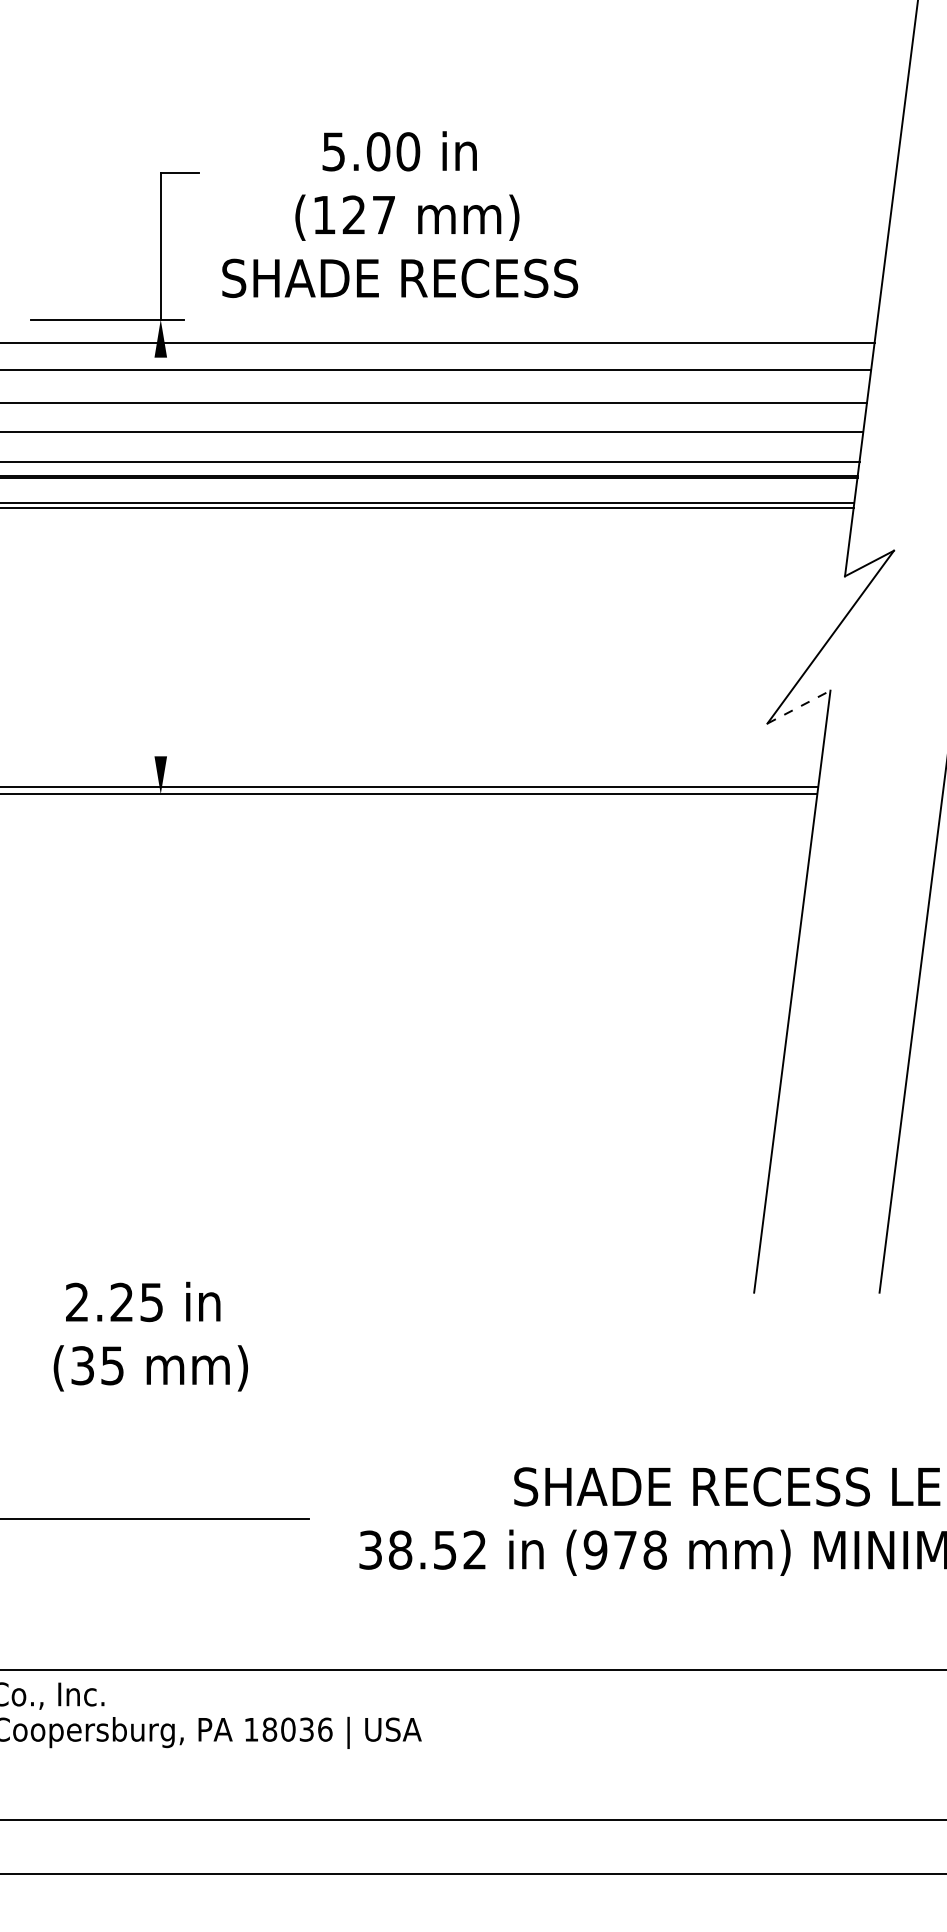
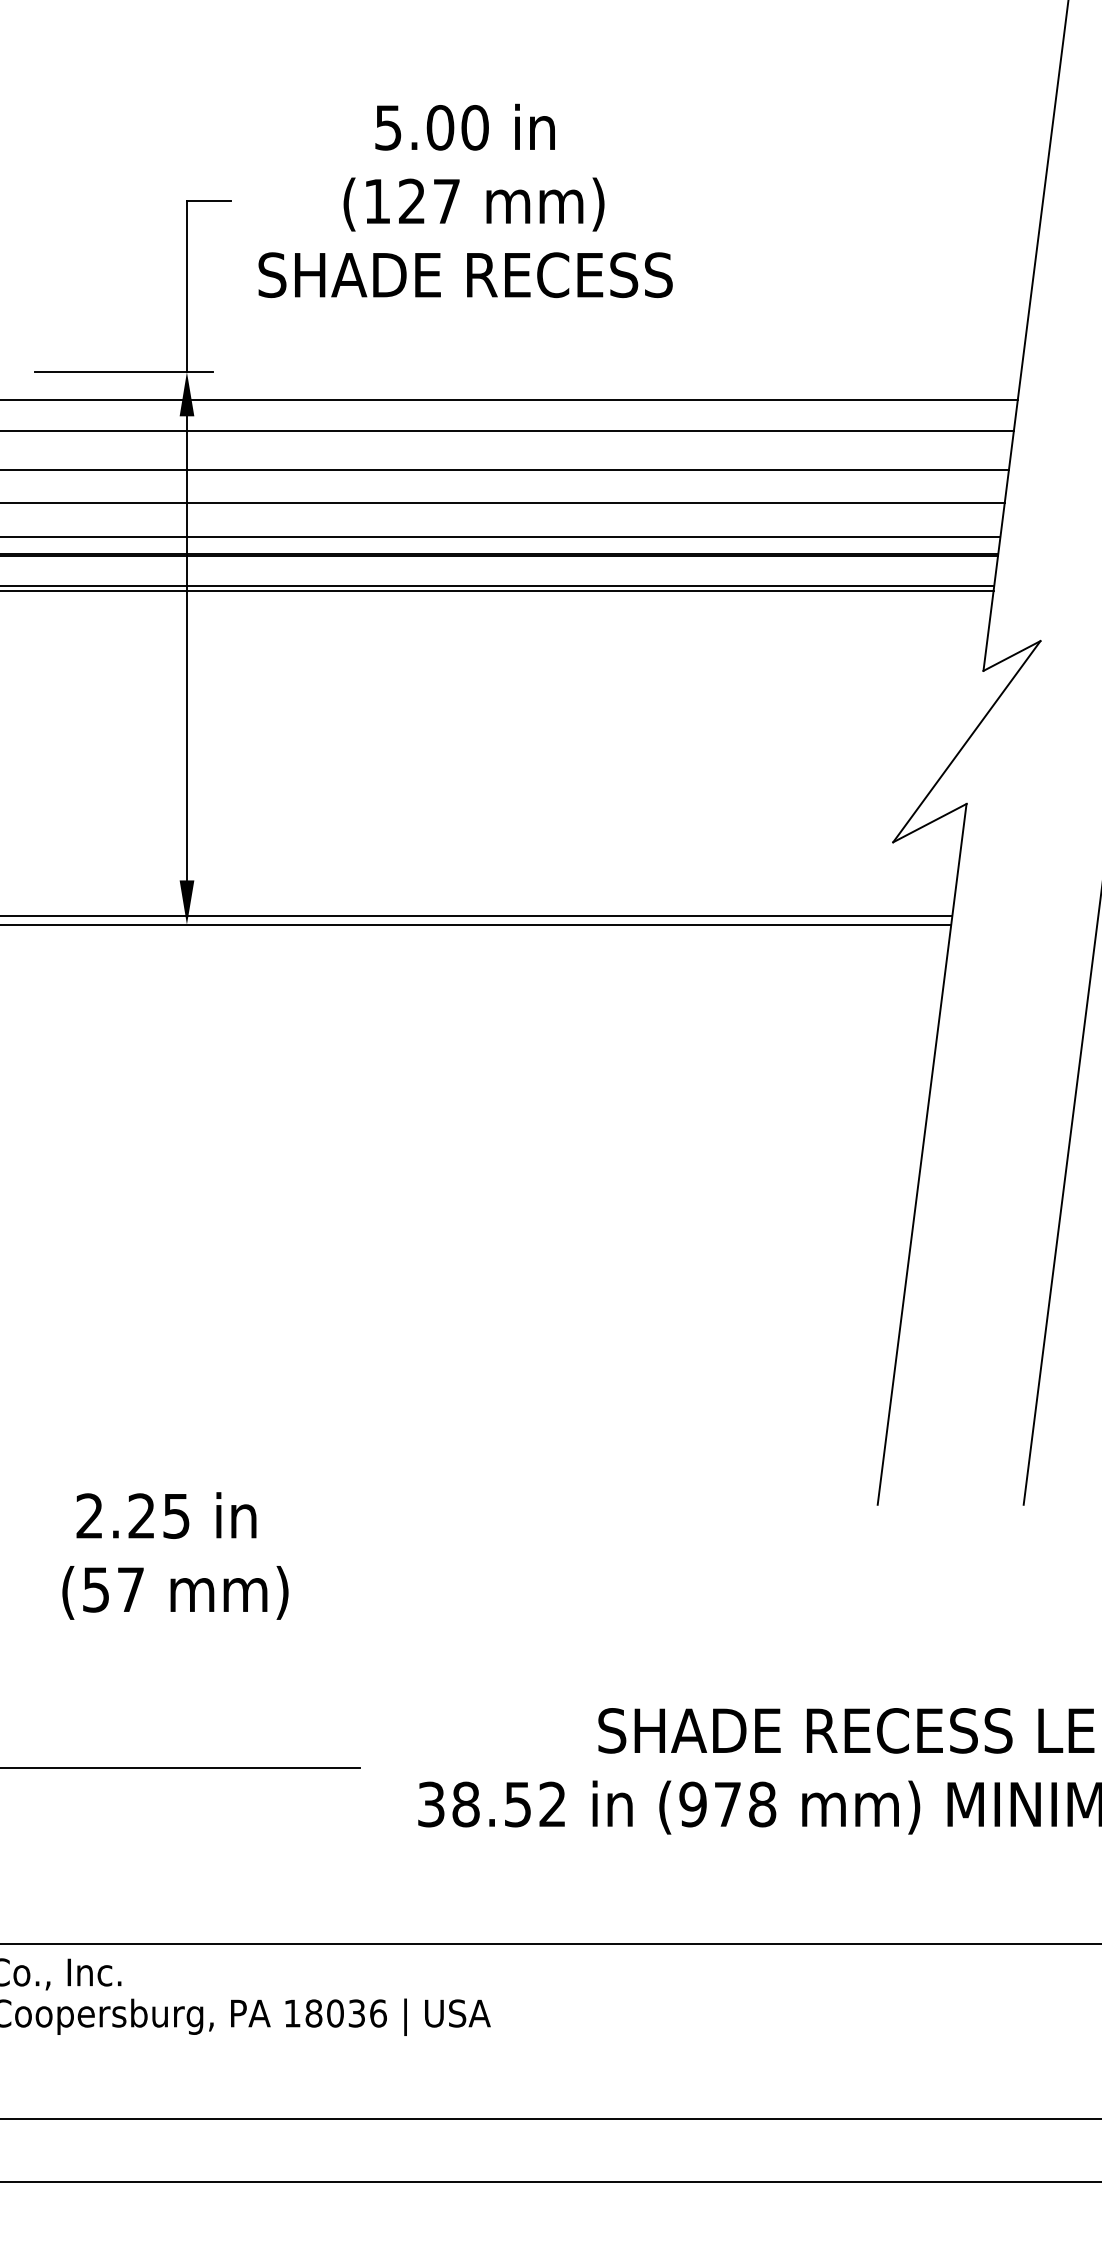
text: (400, 214) -> (466, 200), moved
line: (160, 556) -> (186, 647), added
line: (799, 707) -> (930, 823), dashed -> solid
text: (97, 1365) -> (113, 1589), (35 -> (57

